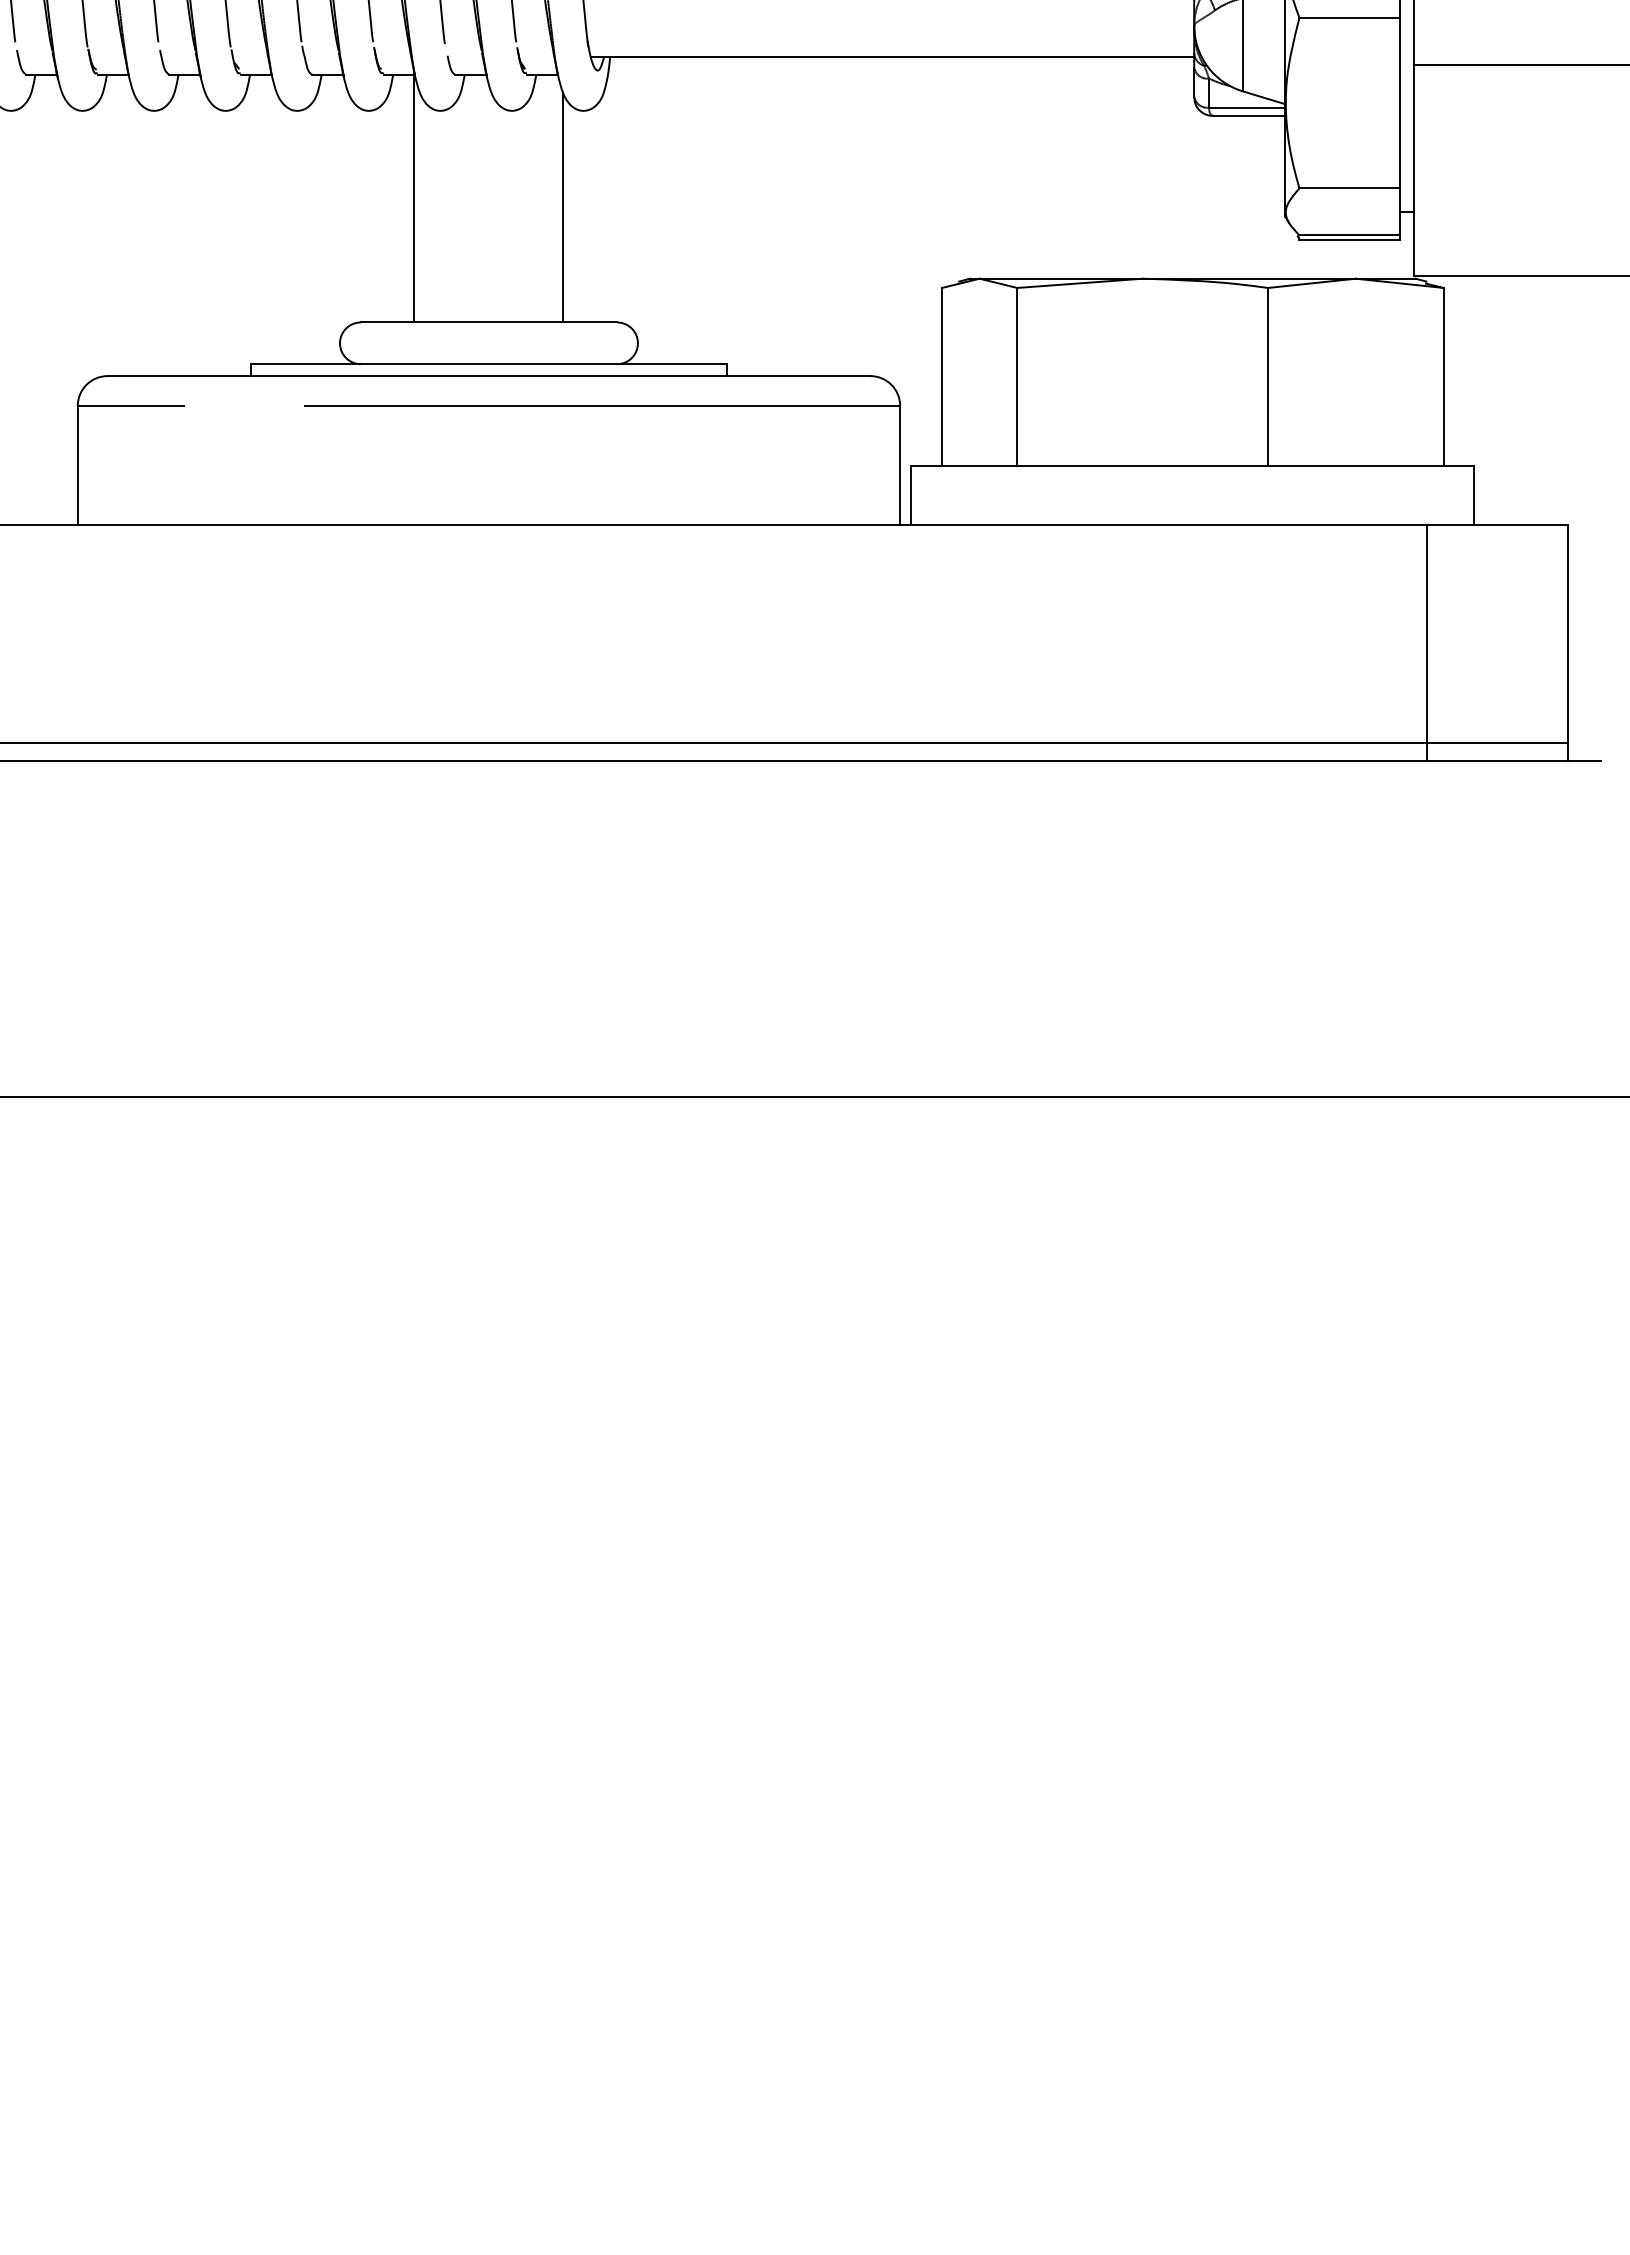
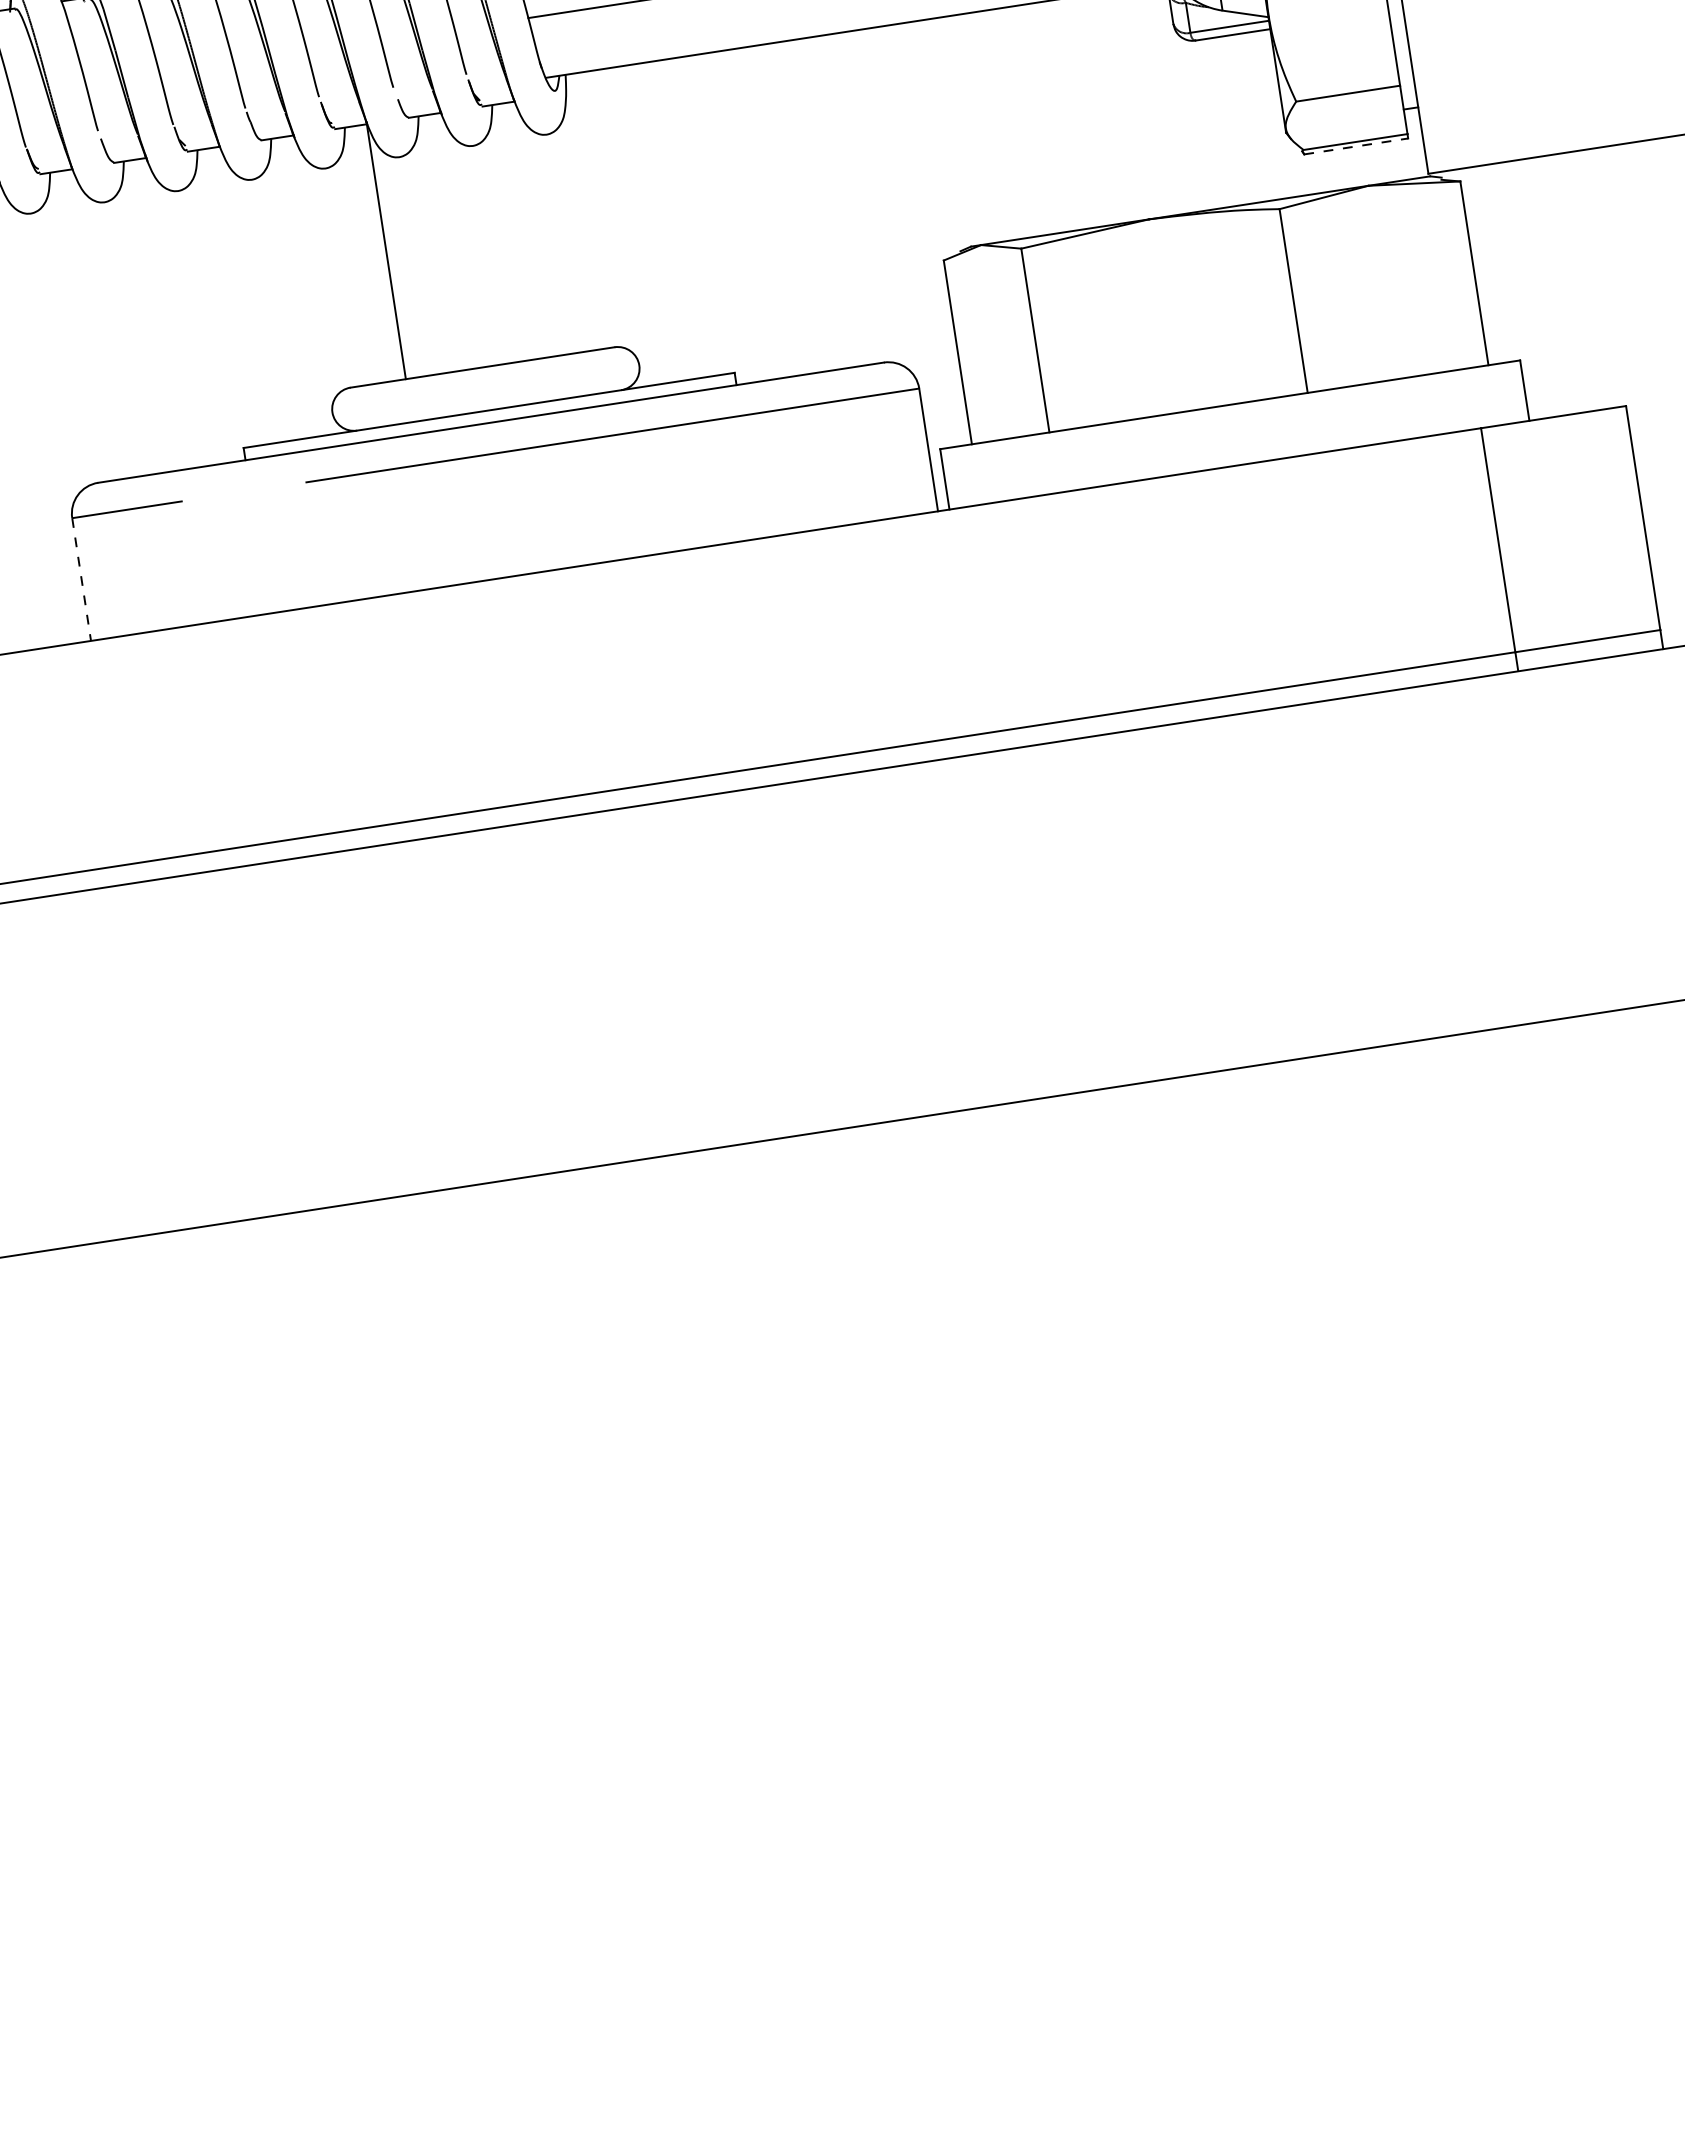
line: (563, 207) -> (541, 237), removed
line: (1350, 239) -> (1356, 146), solid -> dashed
line: (77, 465) -> (81, 579), solid -> dashed

